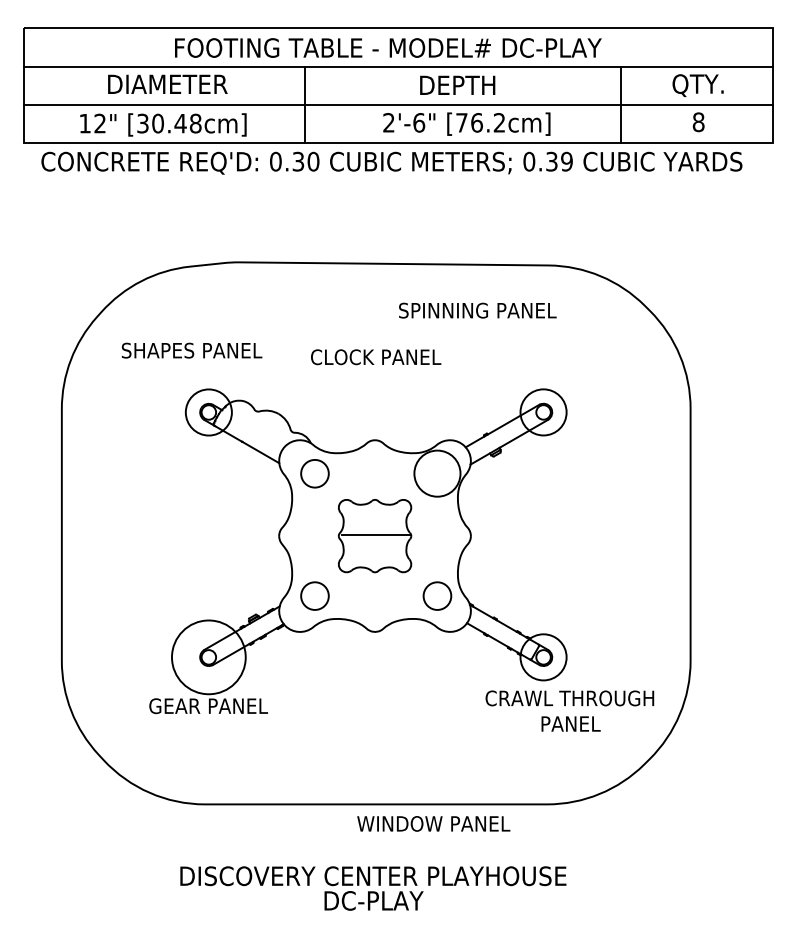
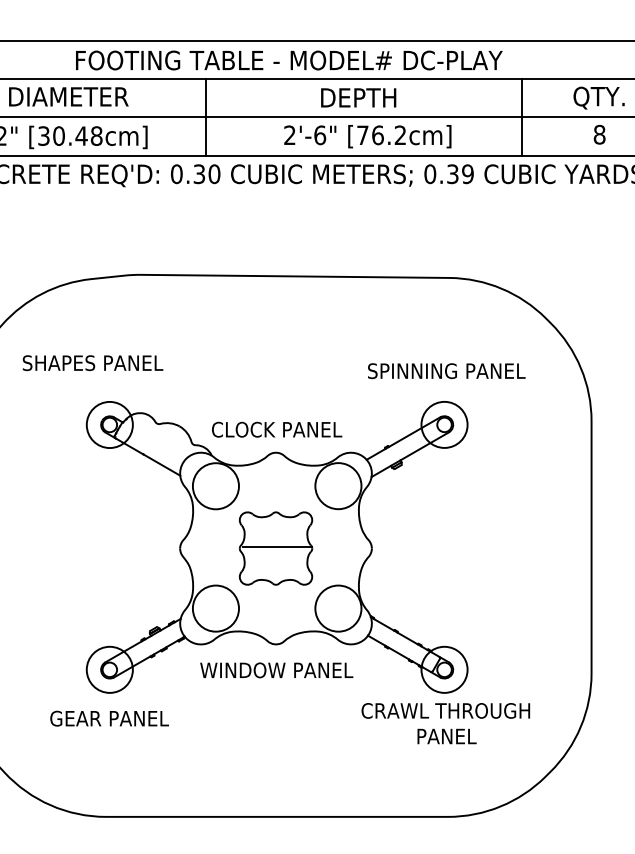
text: (477, 310) -> (446, 370), moved
text: (376, 357) -> (277, 429), moved
circle: (314, 473) -> (215, 485), size x1.67
circle: (314, 596) -> (215, 608), size x1.67
circle: (437, 596) -> (338, 608), size x1.67
circle: (208, 657) -> (109, 669), size x0.62
text: (569, 710) -> (445, 722), moved
text: (433, 823) -> (276, 669), moved

